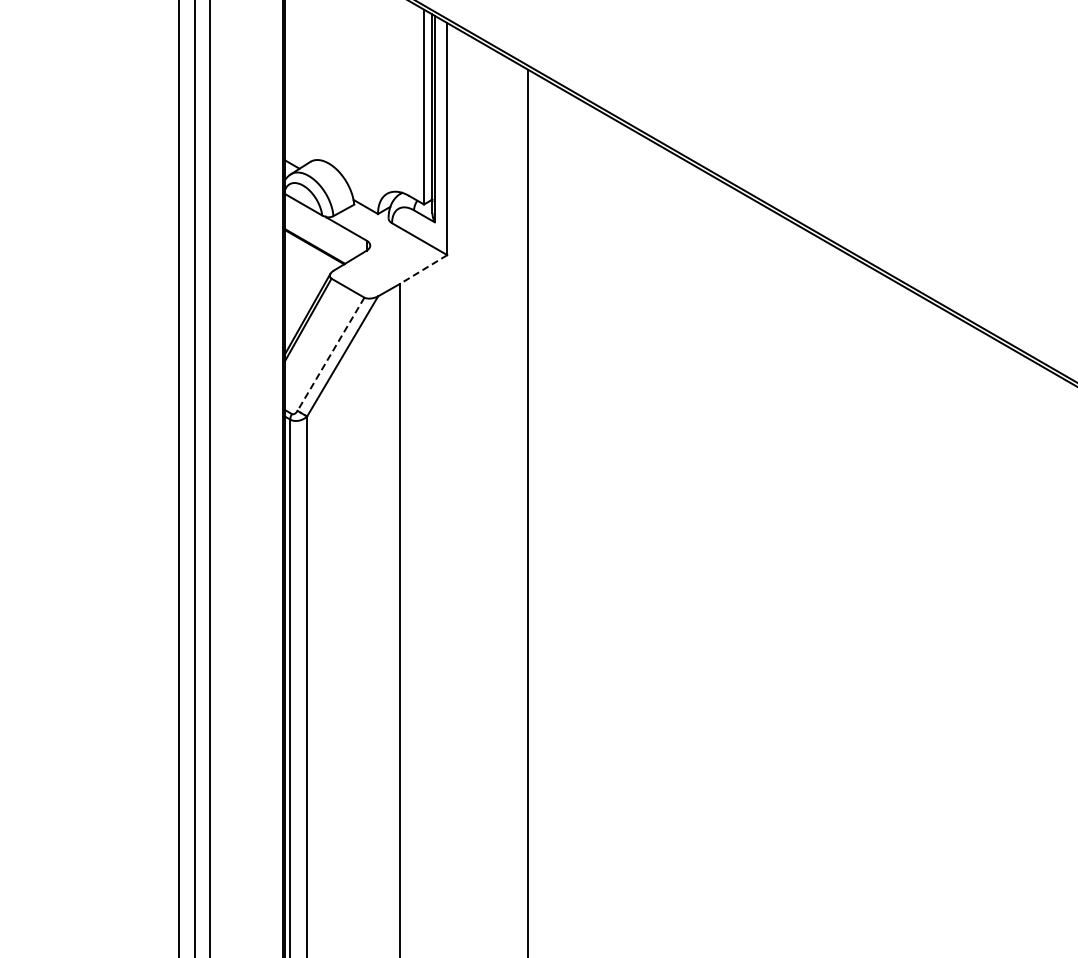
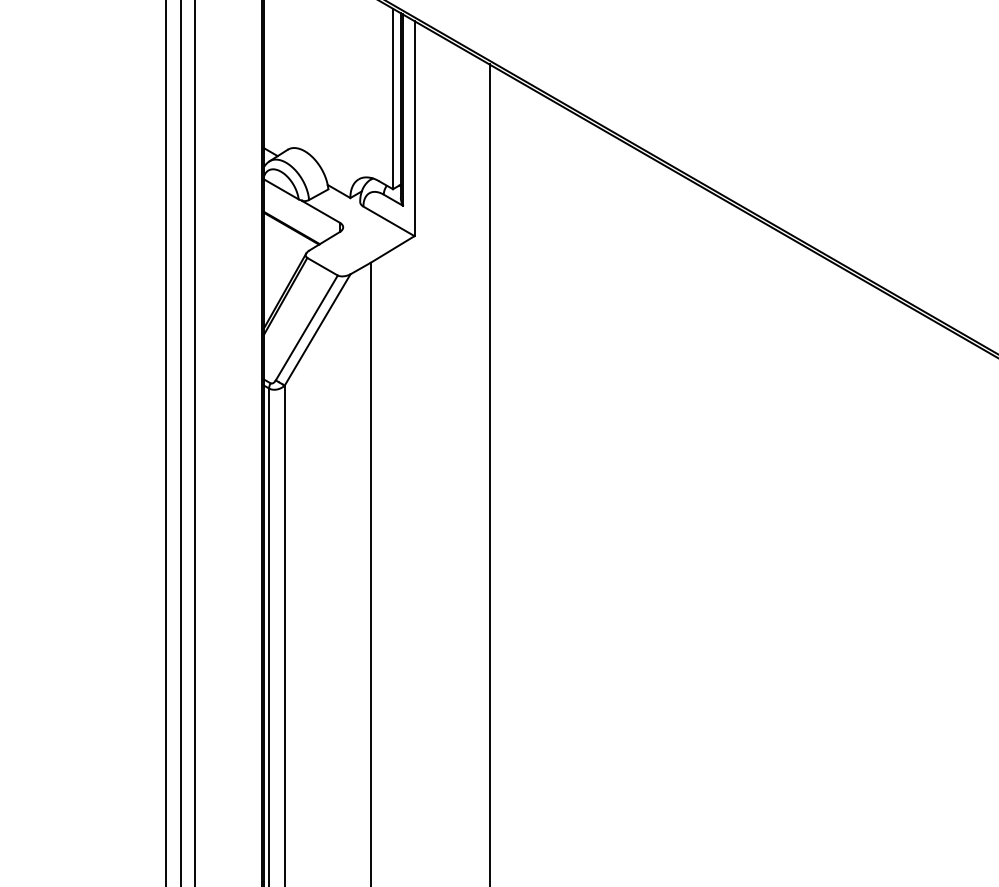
line: (423, 269) -> (392, 249), dashed -> solid
line: (331, 354) -> (307, 328), dashed -> solid

